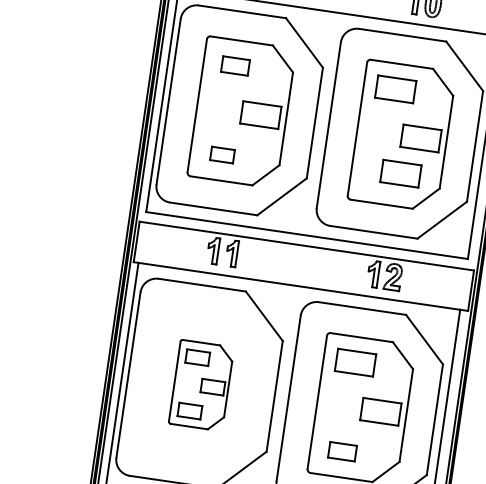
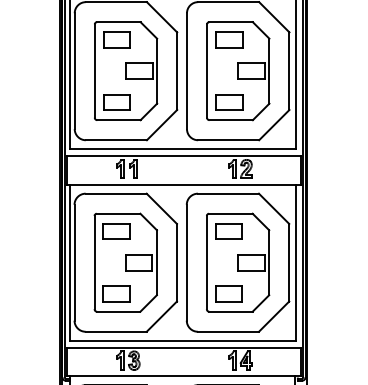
part: (234, 65) -> (116, 39), size x1.43
part: (221, 155) -> (116, 102), size x1.67
part: (401, 173) -> (229, 102), moved
part: (201, 385) -> (125, 262), size x1.67
part: (341, 450) -> (228, 293), size x1.43

